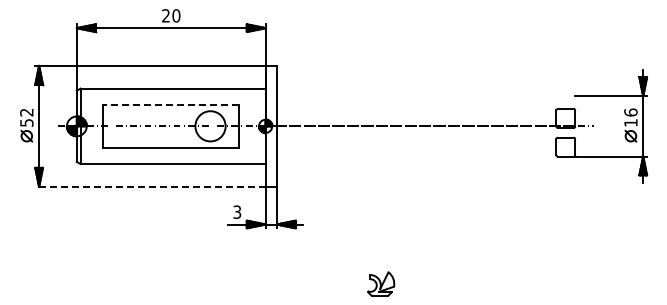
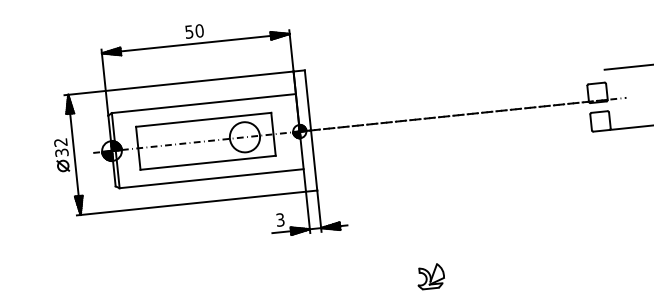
text: (165, 15) -> (188, 31), 20 -> 50
line: (171, 104) -> (203, 119), dashed -> solid
text: (26, 122) -> (61, 152), 52 -> 32
line: (150, 186) -> (191, 203), dashed -> solid

